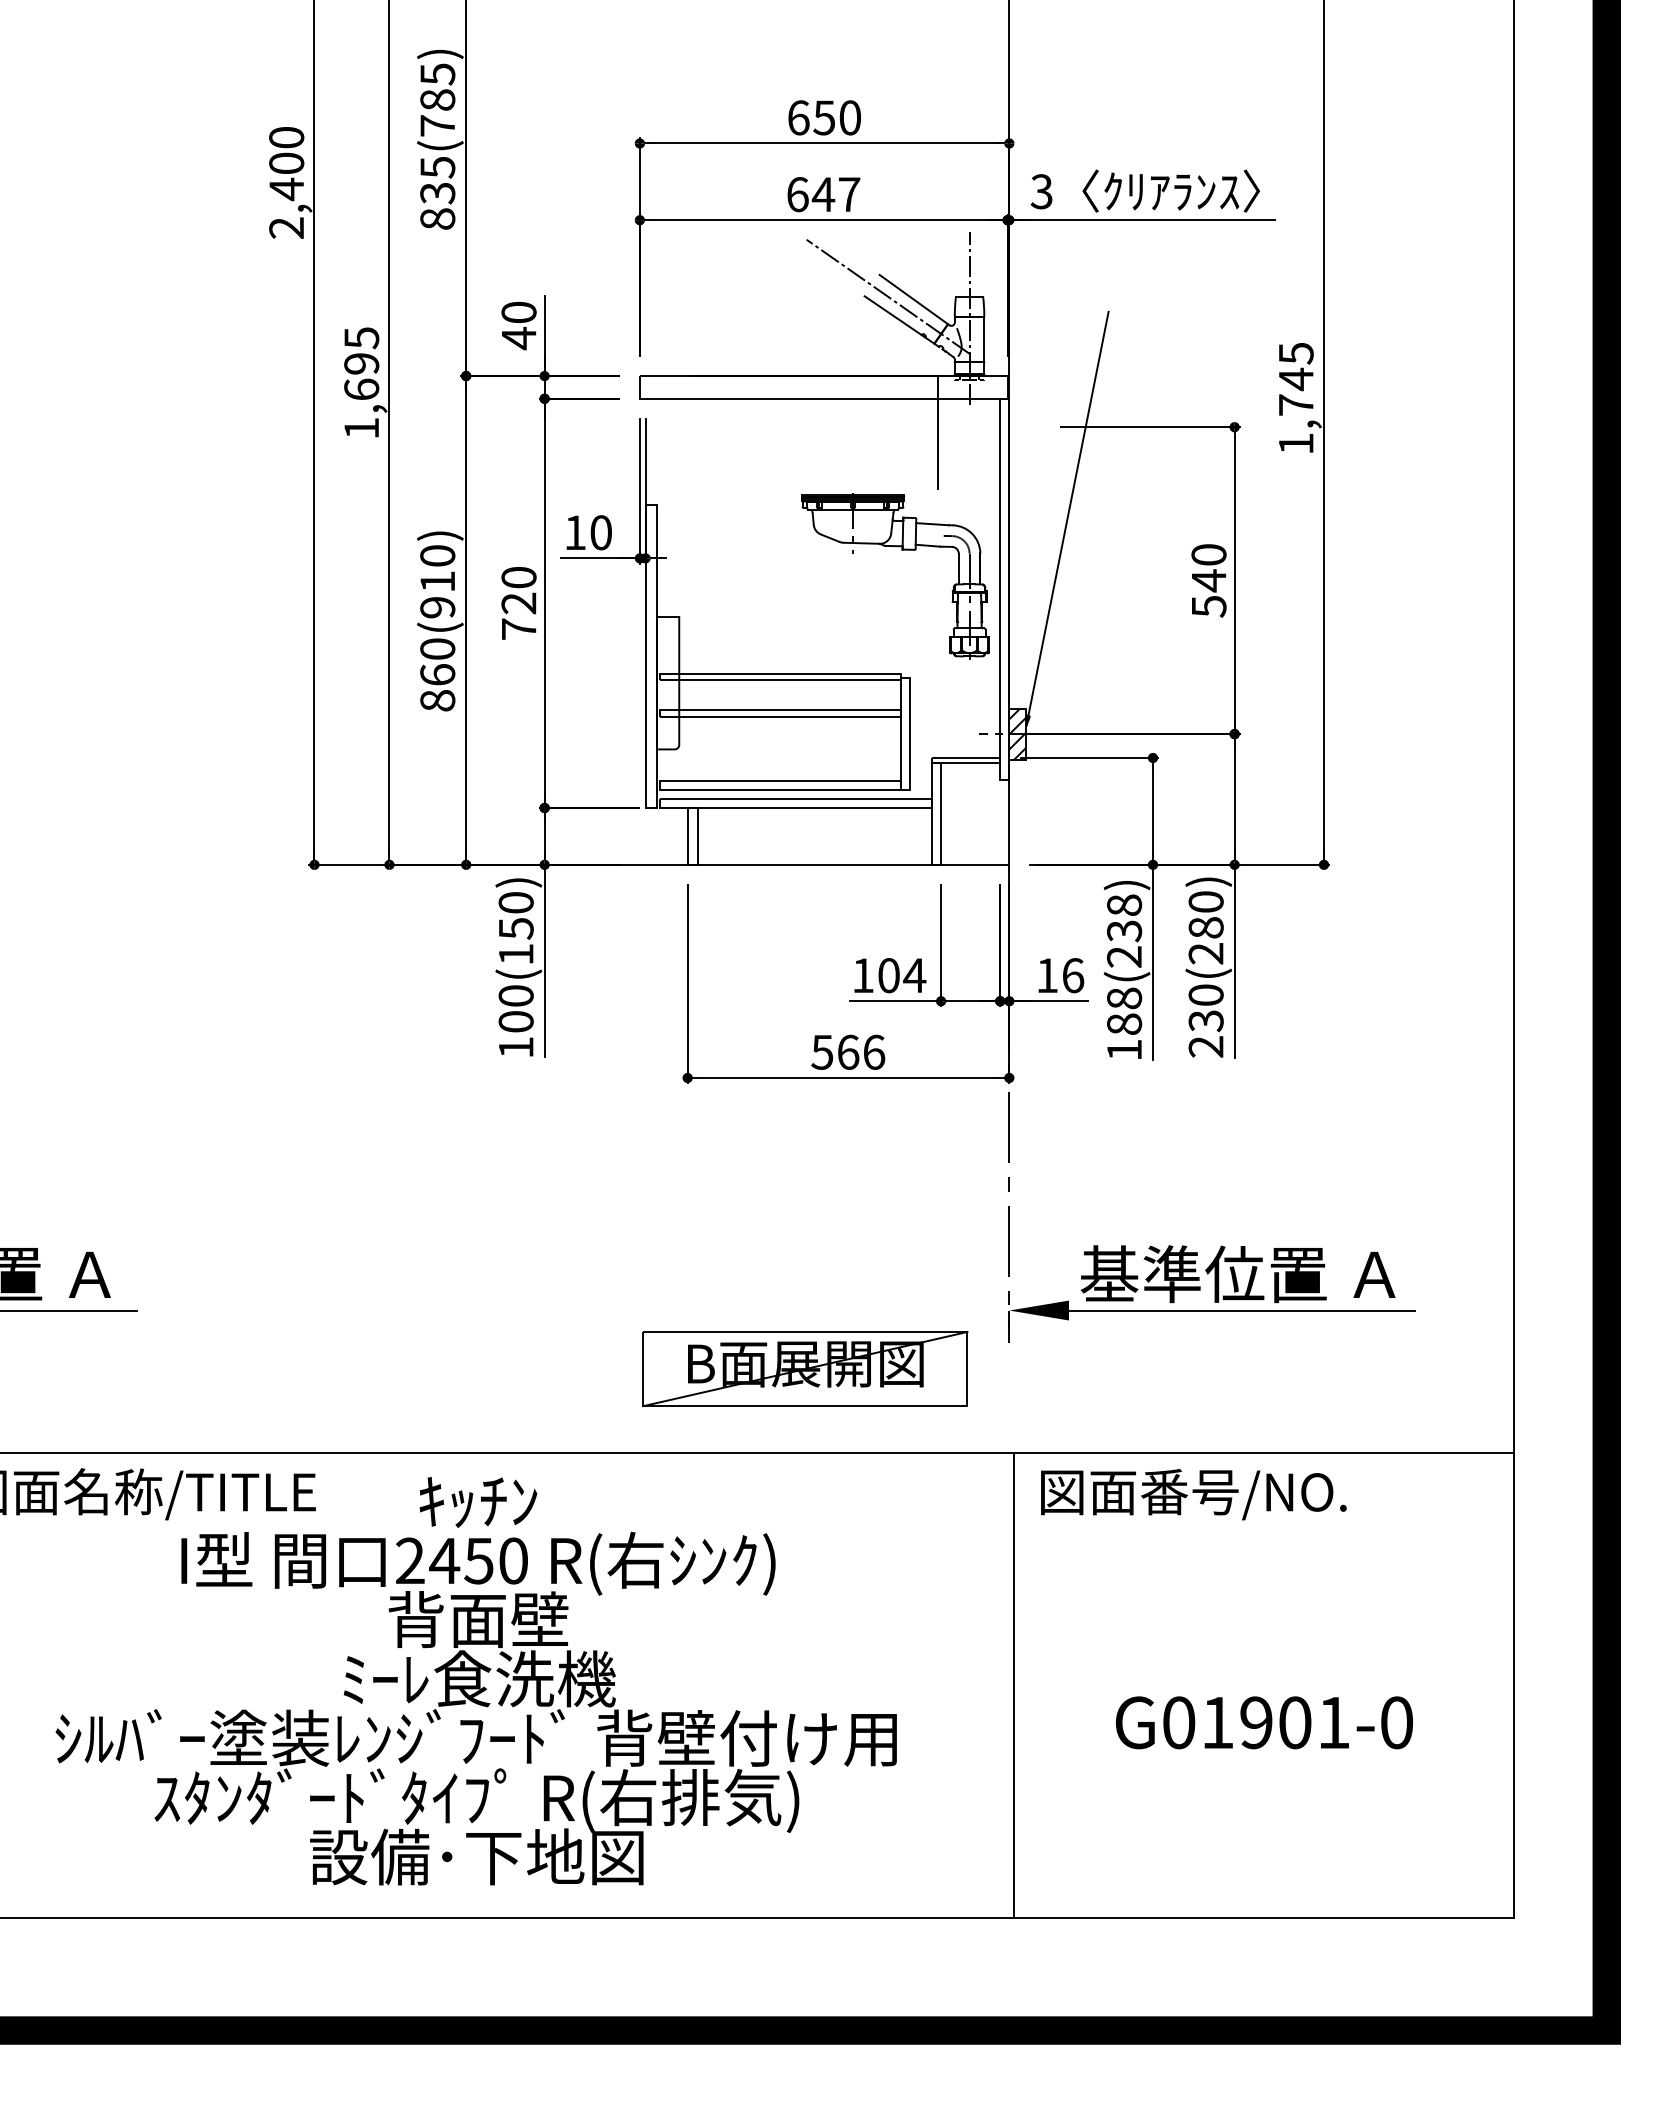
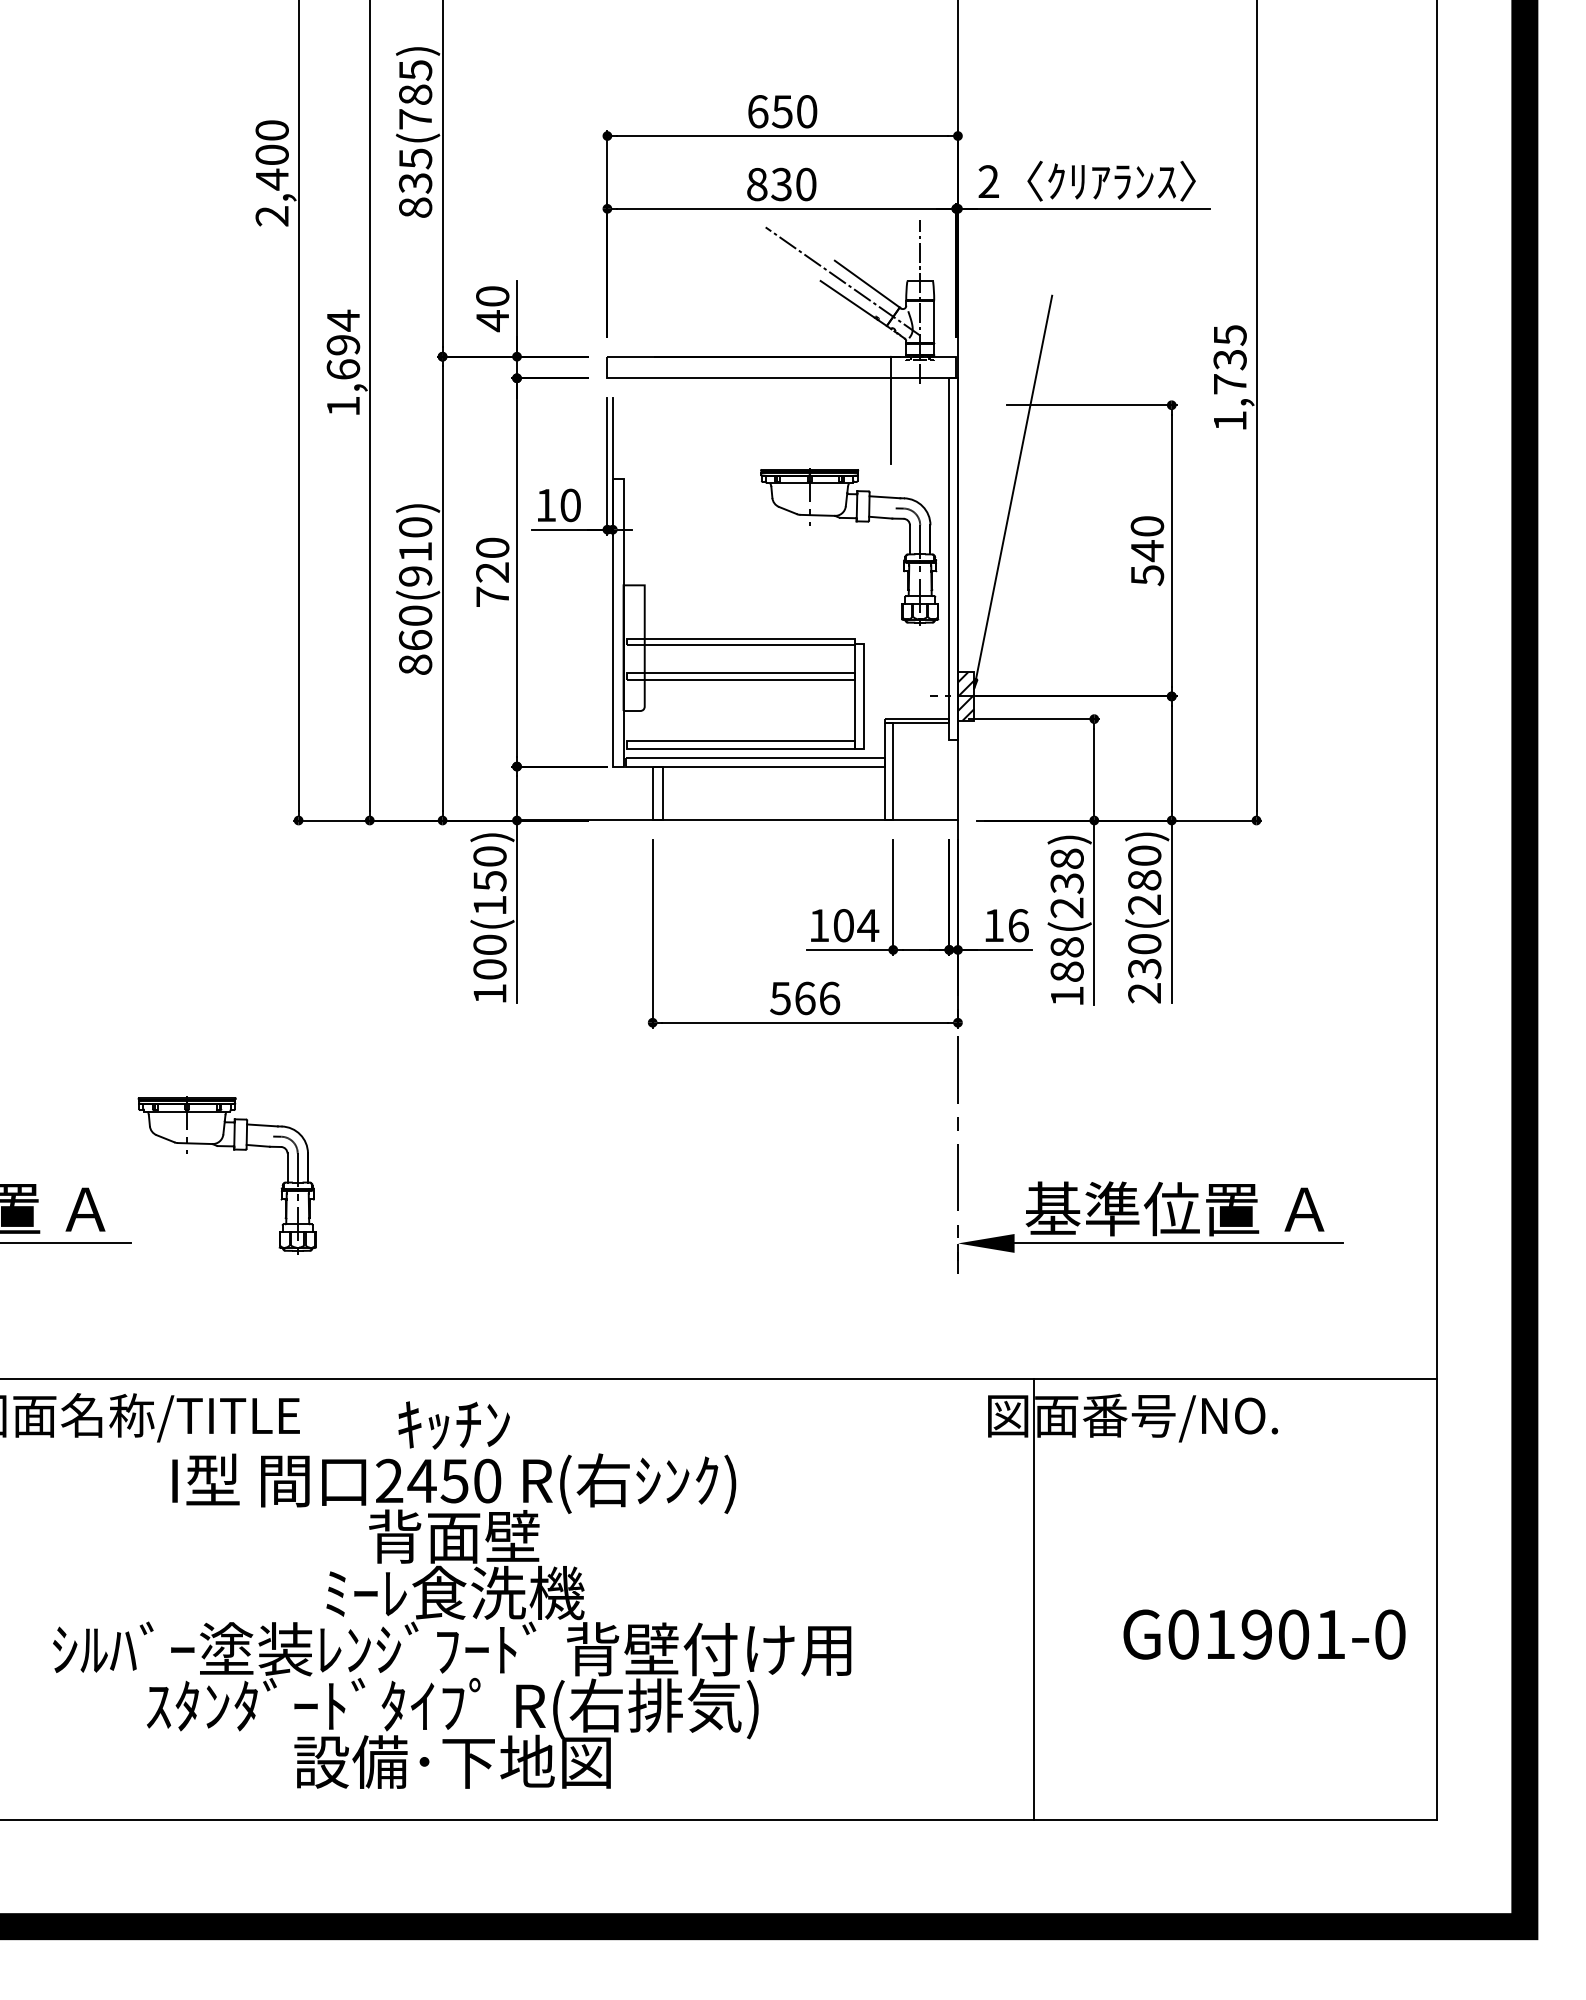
text: (1041, 191) -> (988, 181), 3 -> 2
text: (823, 194) -> (781, 184), 647 -> 830
text: (361, 337) -> (343, 320), 1,695 -> 1,694
text: (1295, 379) -> (1229, 359), 1,745 -> 1,735
part: (245, 1212) -> (233, 1150), added
part: (805, 1368) -> (764, 1298), removed
line: (1013, 1685) -> (1033, 1599), moved
text: (1264, 1722) -> (1264, 1634), moved

